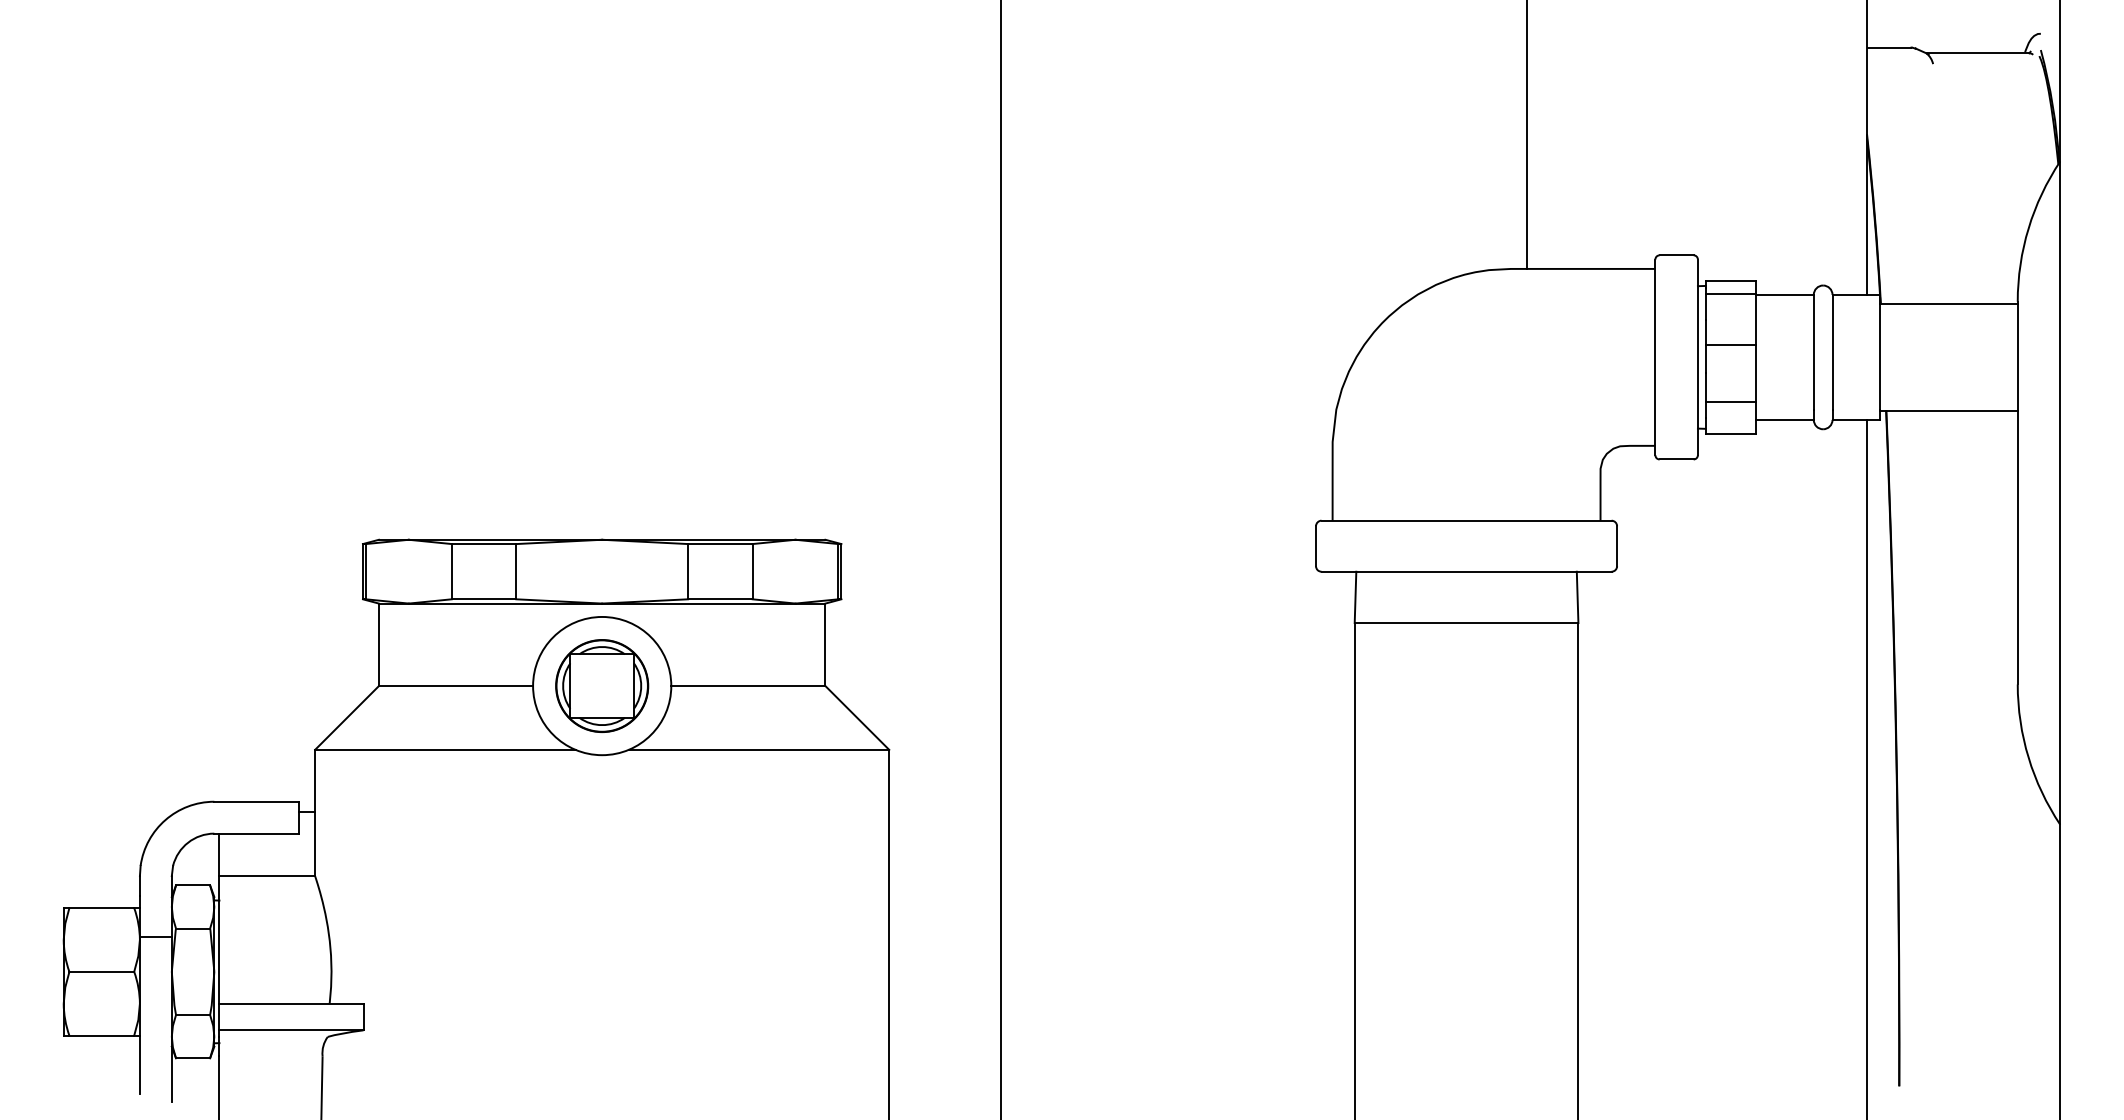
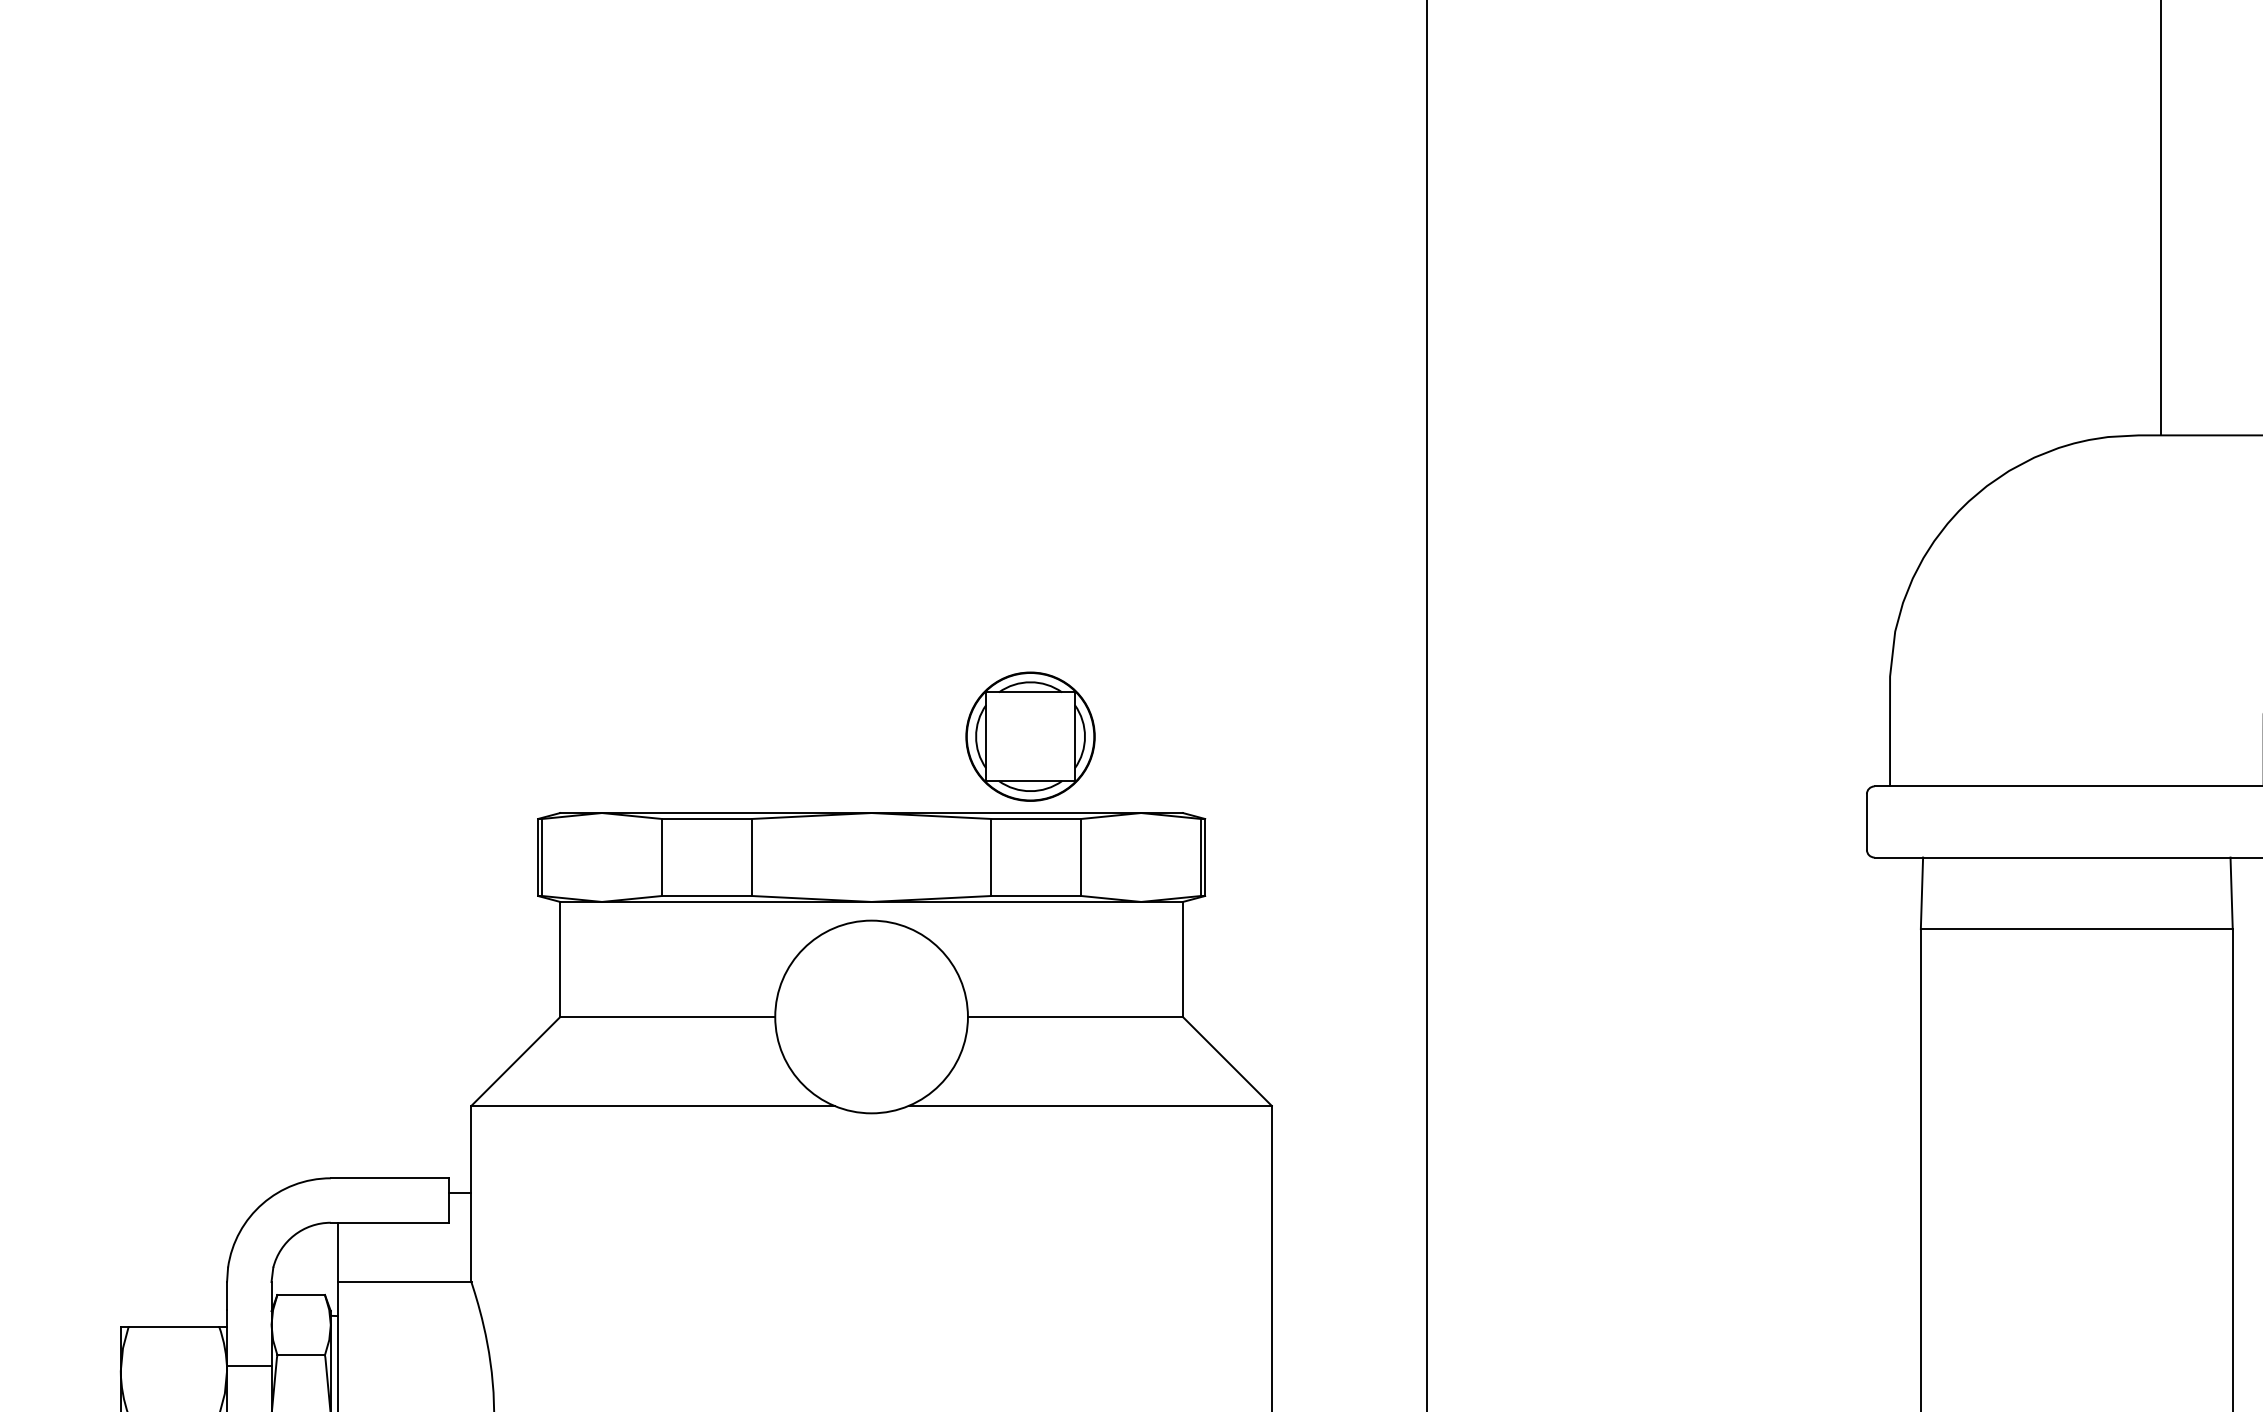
part: (602, 685) -> (1030, 735), moved

